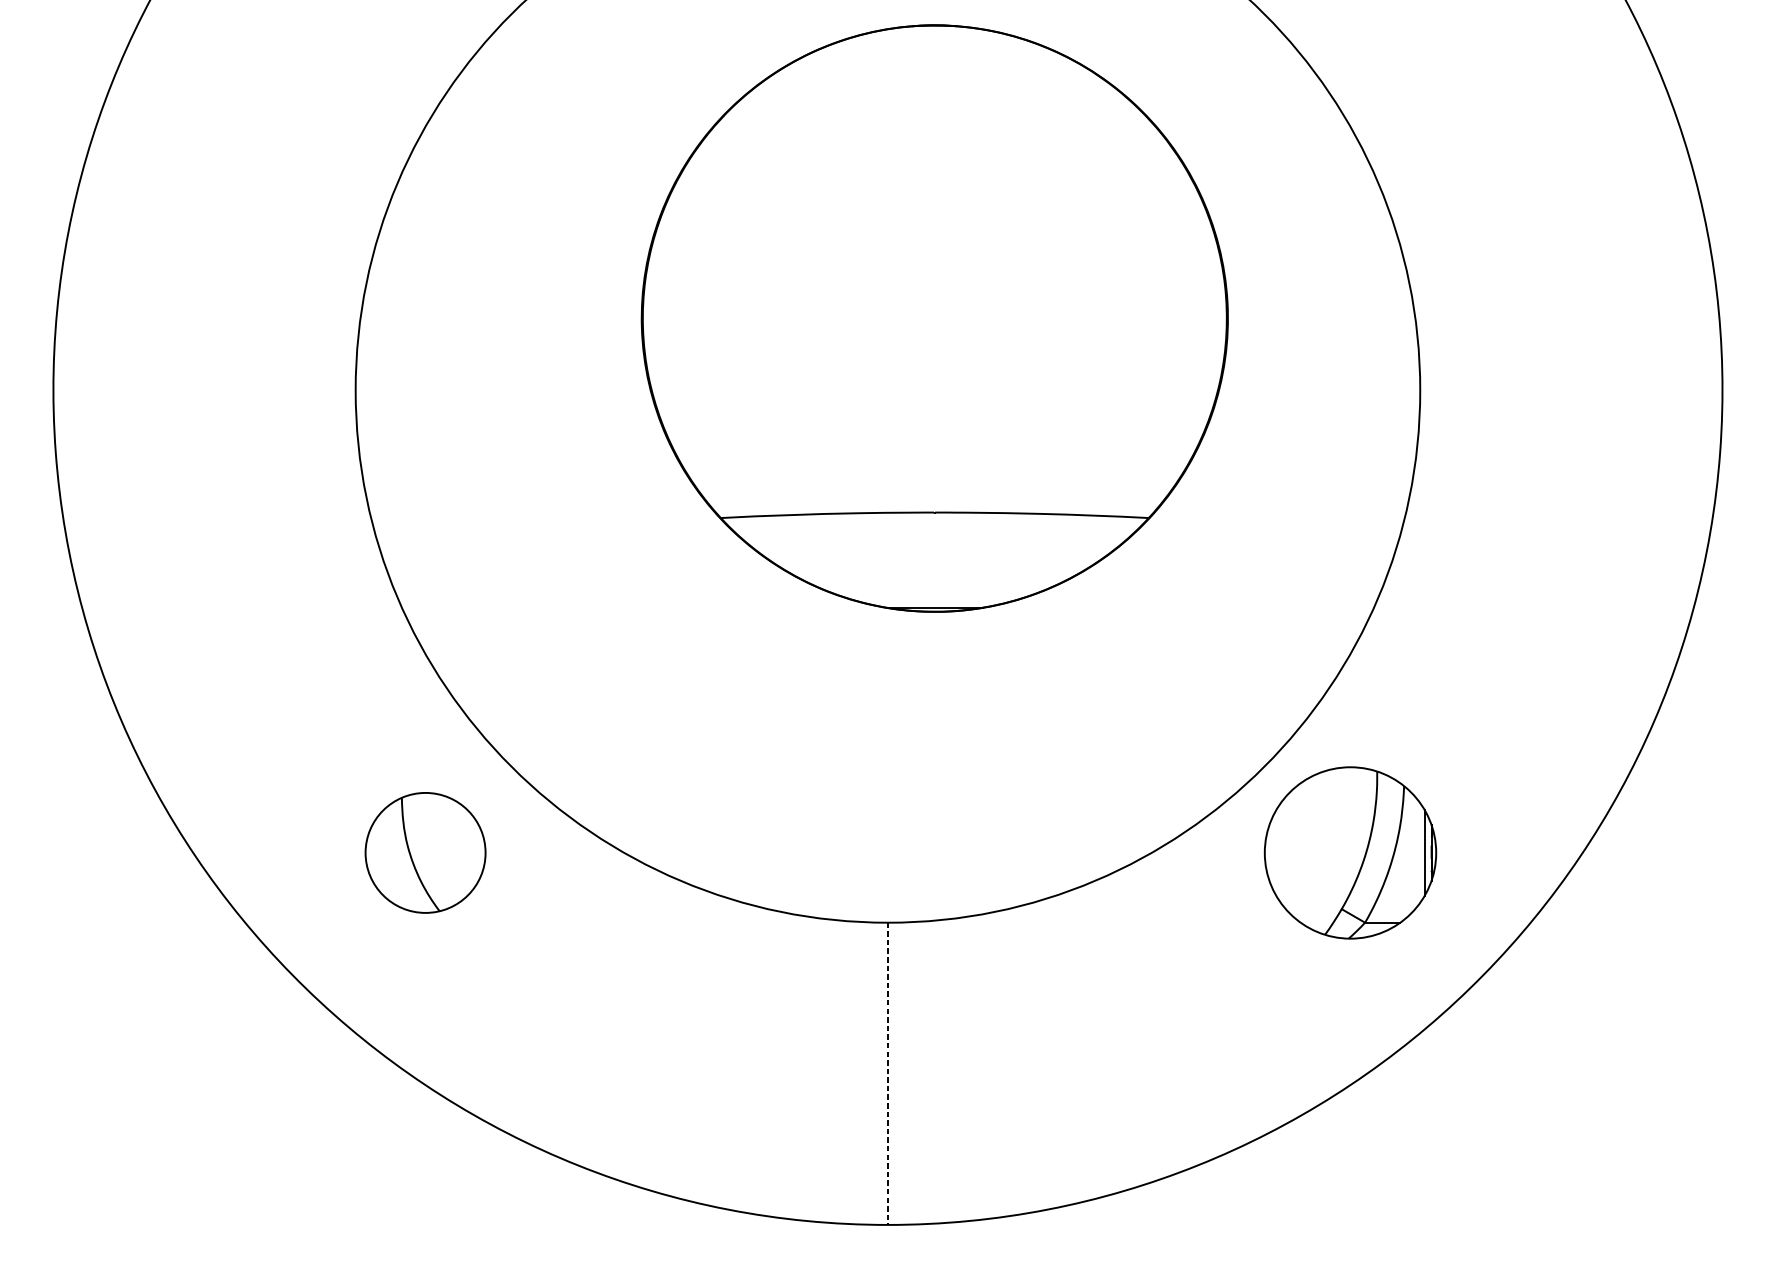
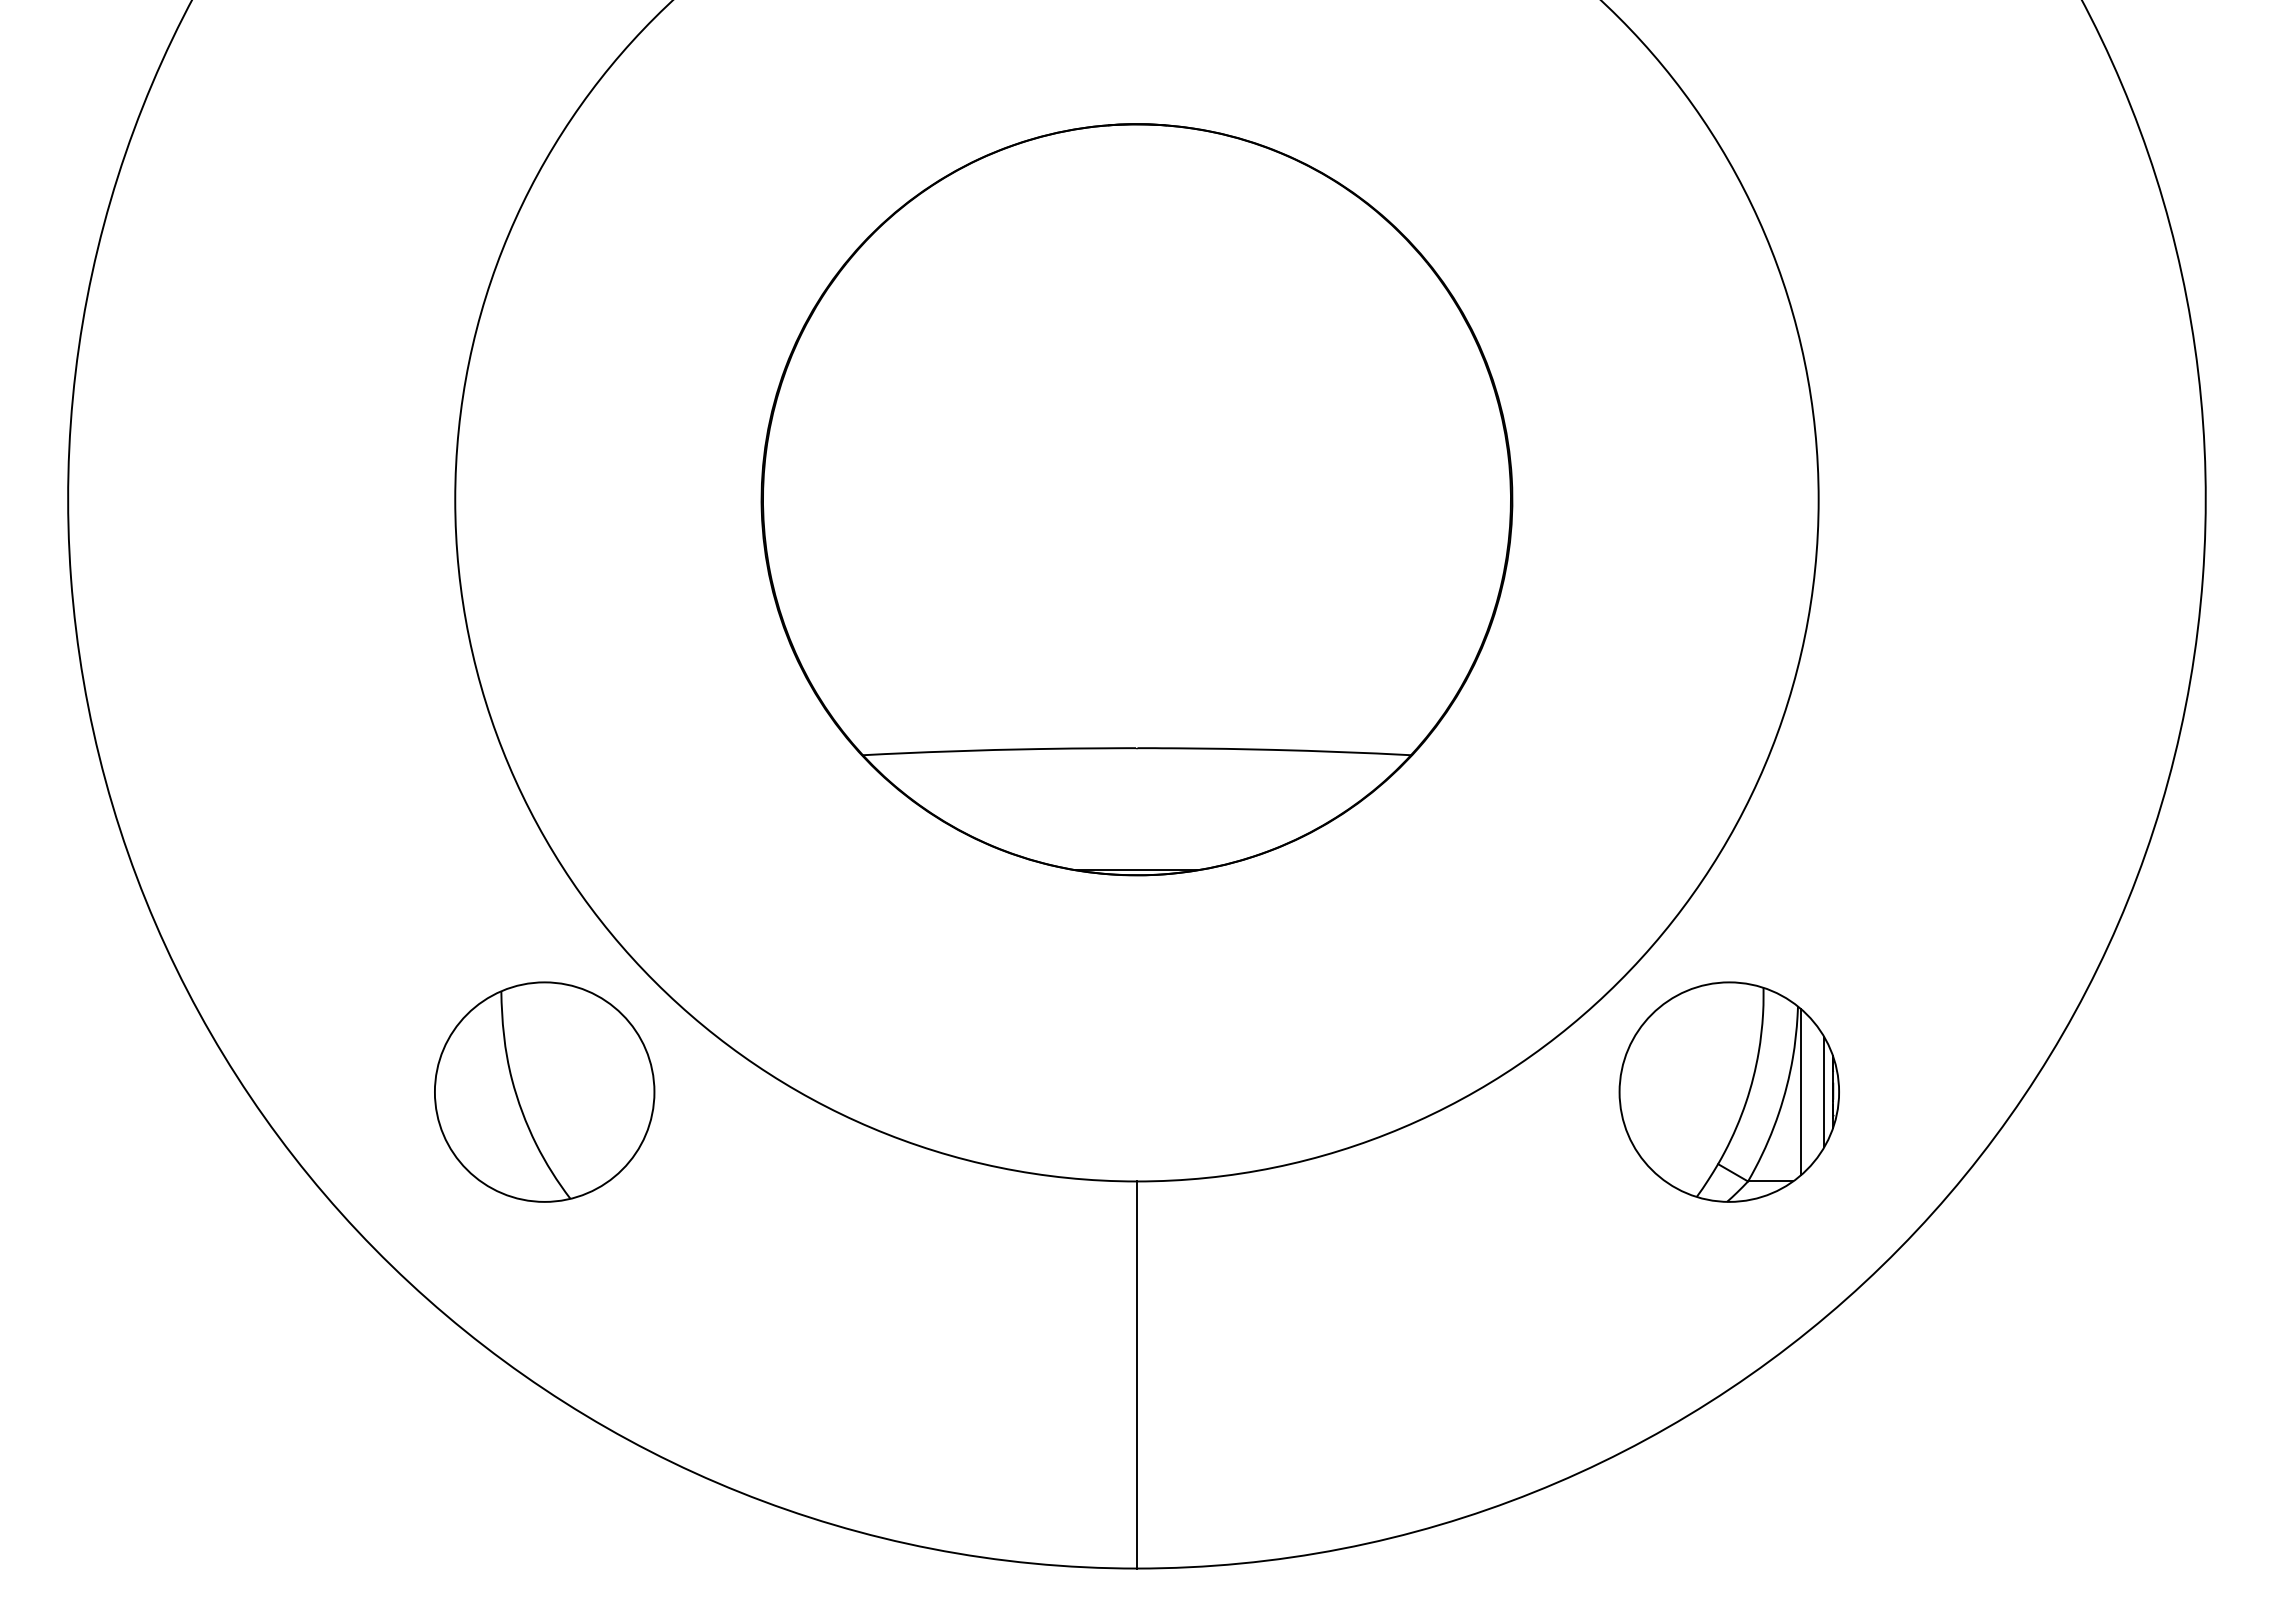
part: (934, 318) -> (1136, 499), moved
part: (425, 852) -> (544, 1091), size x1.43
line: (1406, 852) -> (1801, 1091), added
line: (887, 1074) -> (1136, 1375), dashed -> solid

